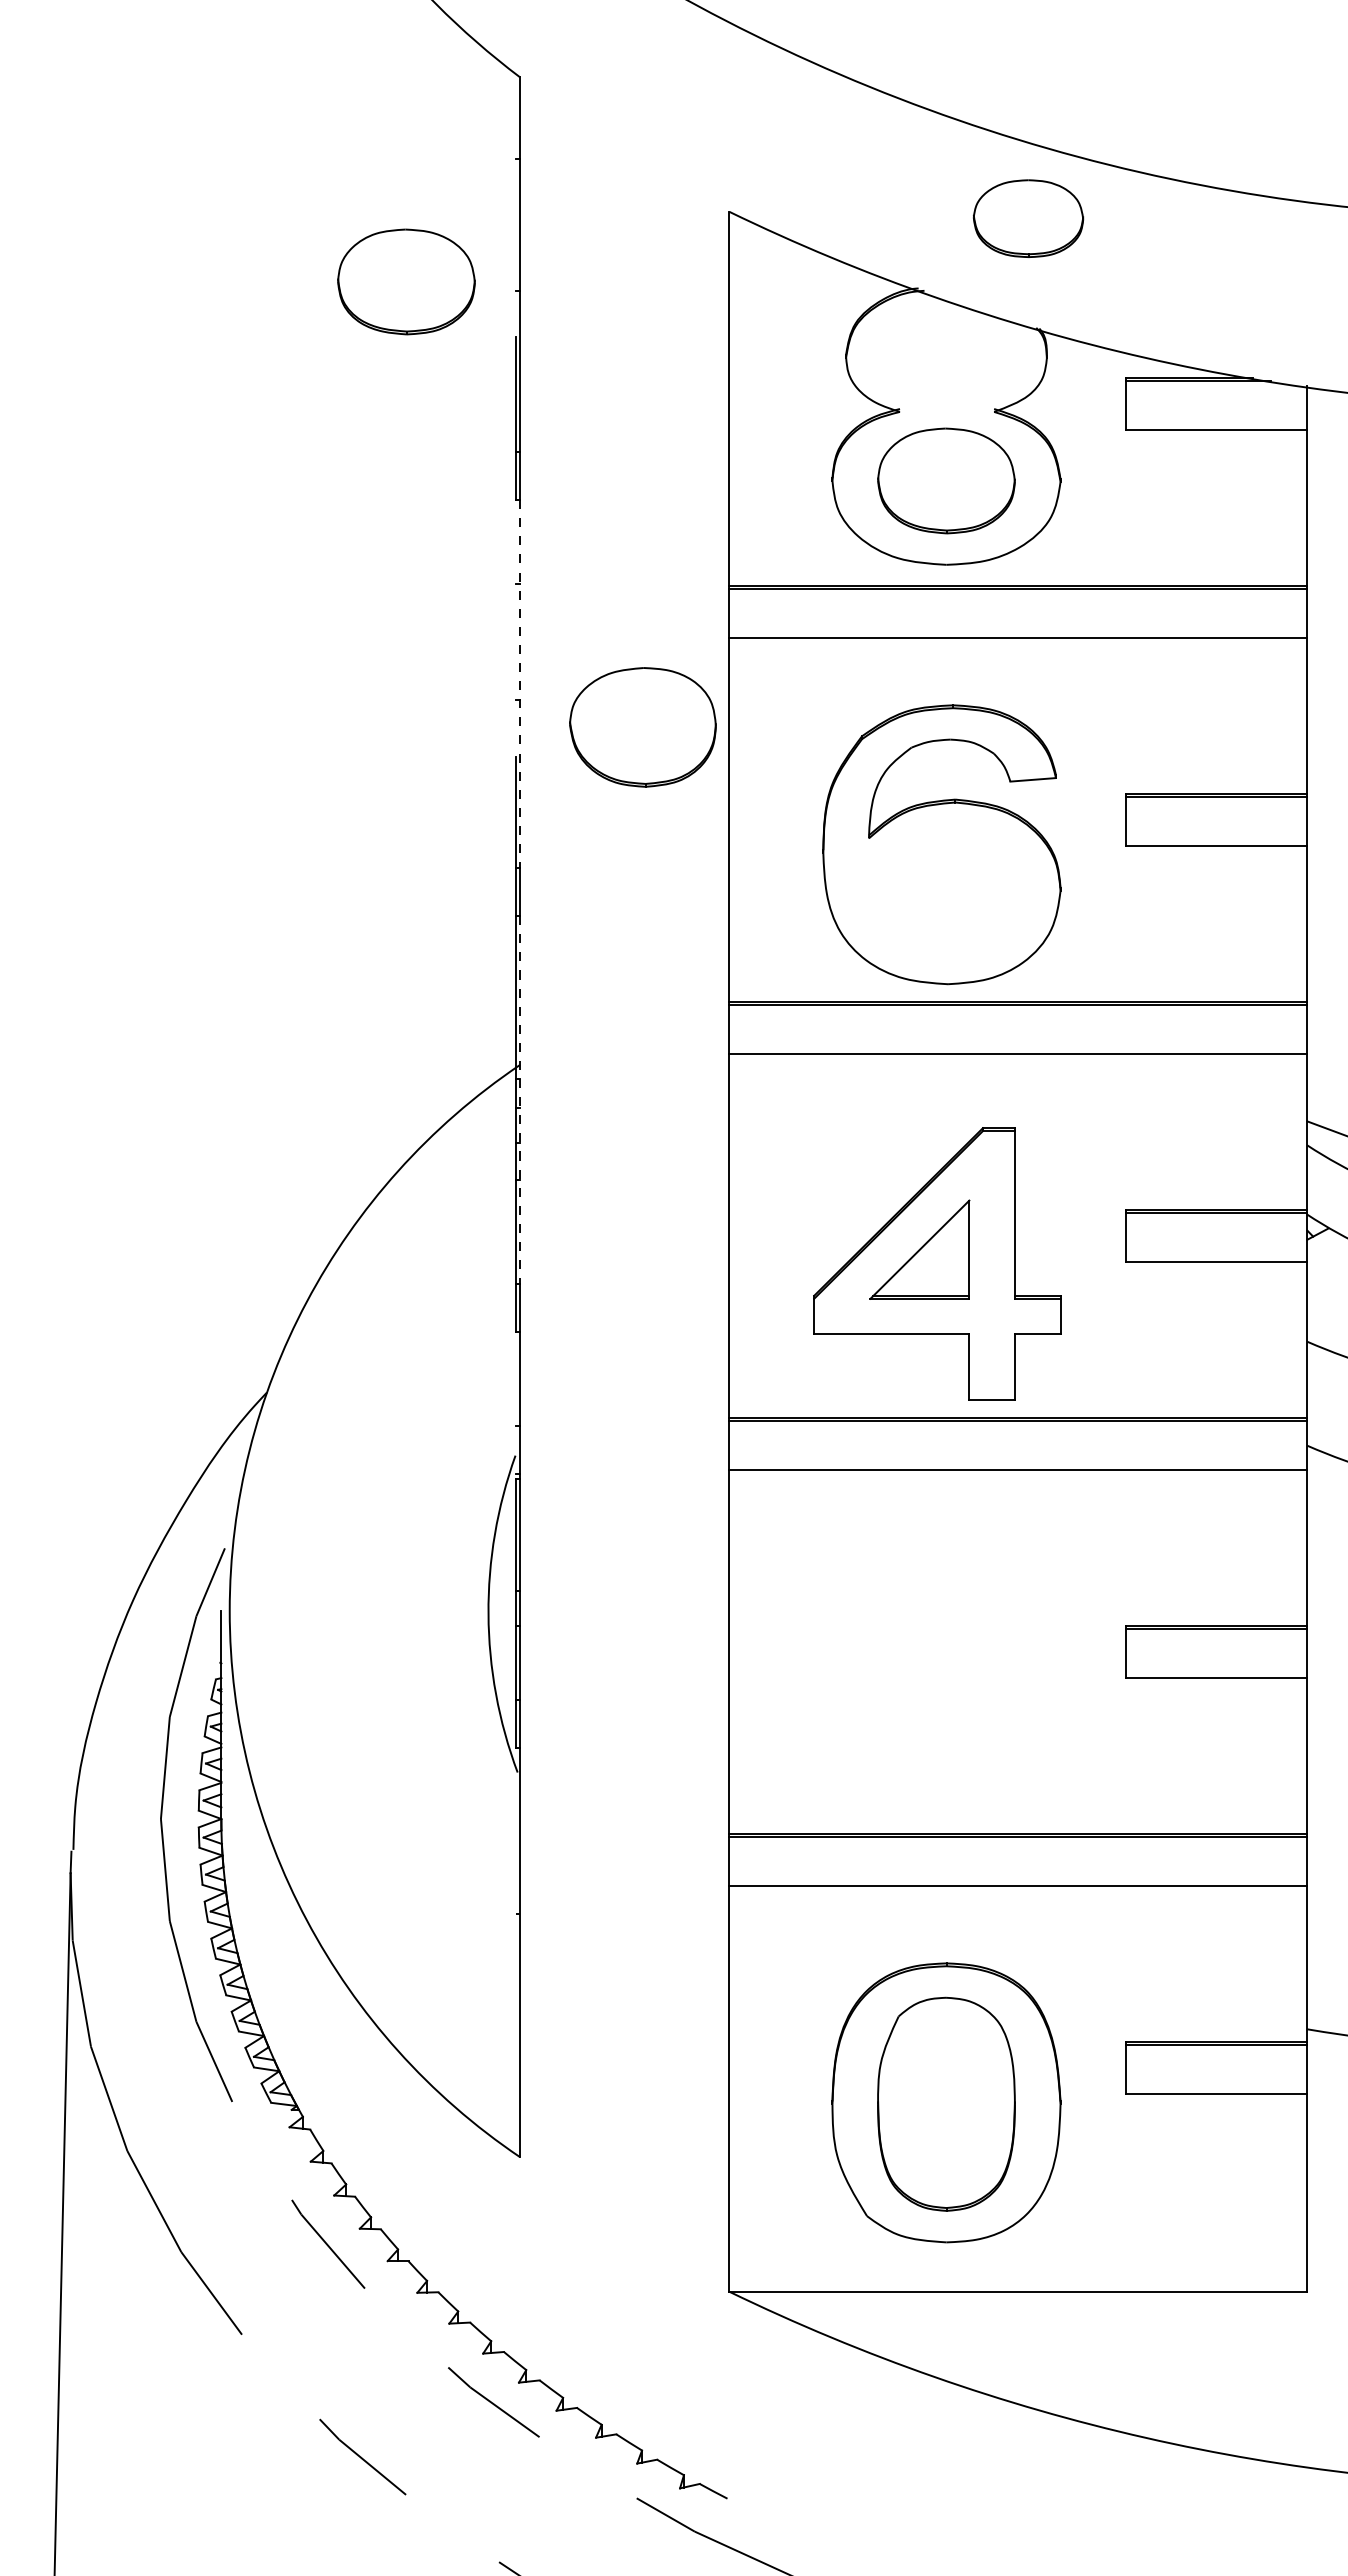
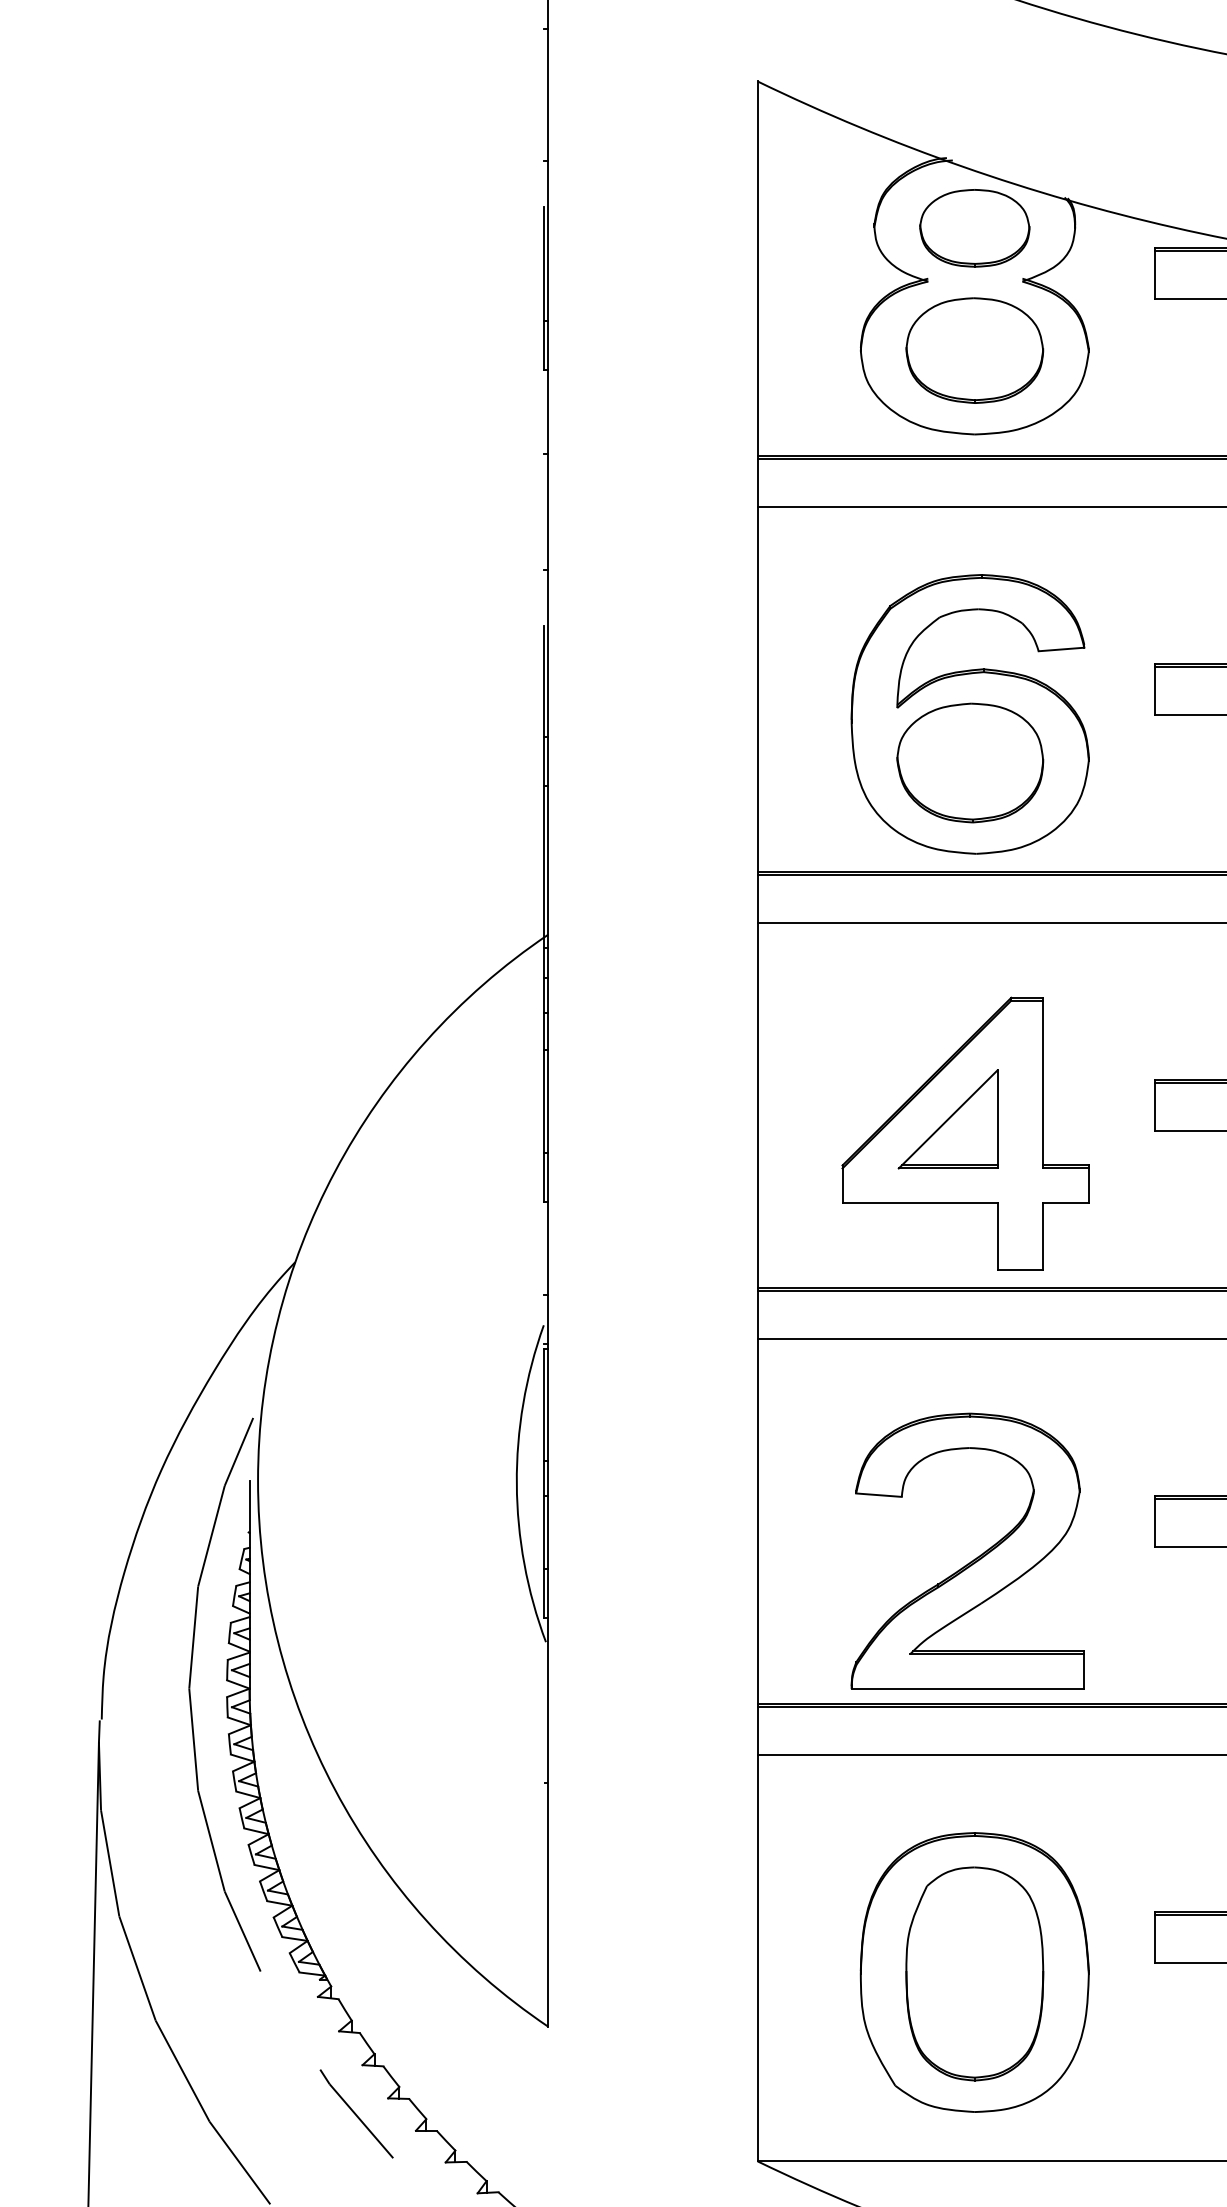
part: (1028, 218) -> (974, 228), moved
part: (406, 281) -> (434, 151), removed
line: (520, 683) -> (548, 553), dashed -> solid
part: (642, 727) -> (969, 763), moved
line: (520, 1099) -> (548, 969), dashed -> solid
part: (945, 1689) -> (973, 1559), added

